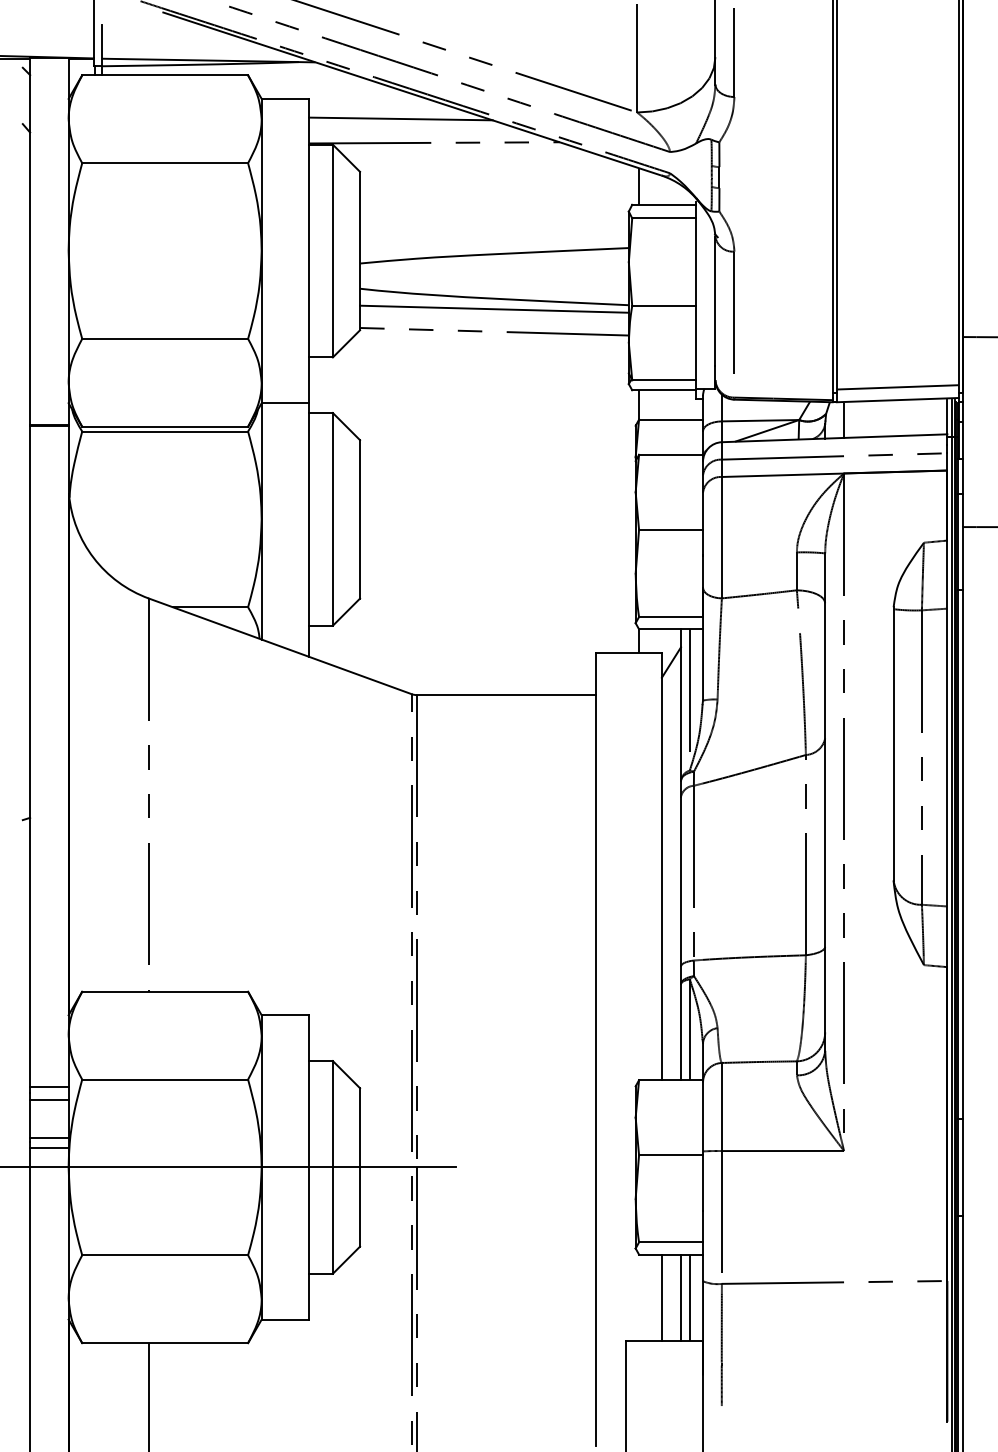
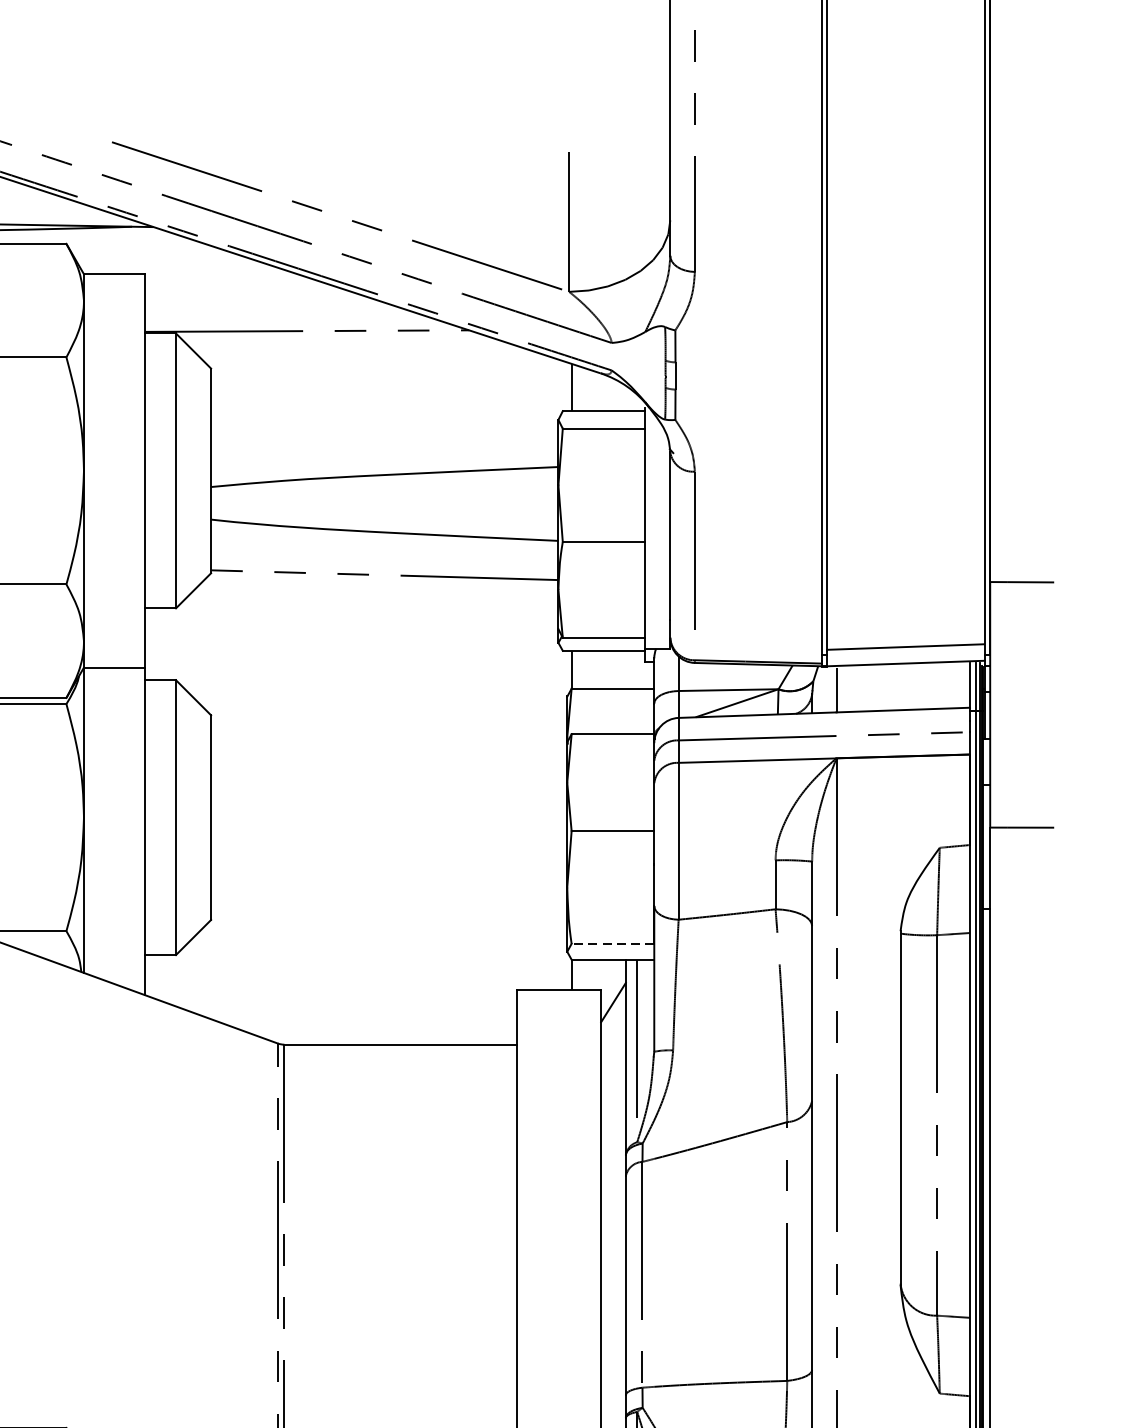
line: (400, 118) -> (263, 299), removed
line: (494, 308) -> (384, 545), removed
line: (671, 617) -> (613, 944), solid -> dashed

